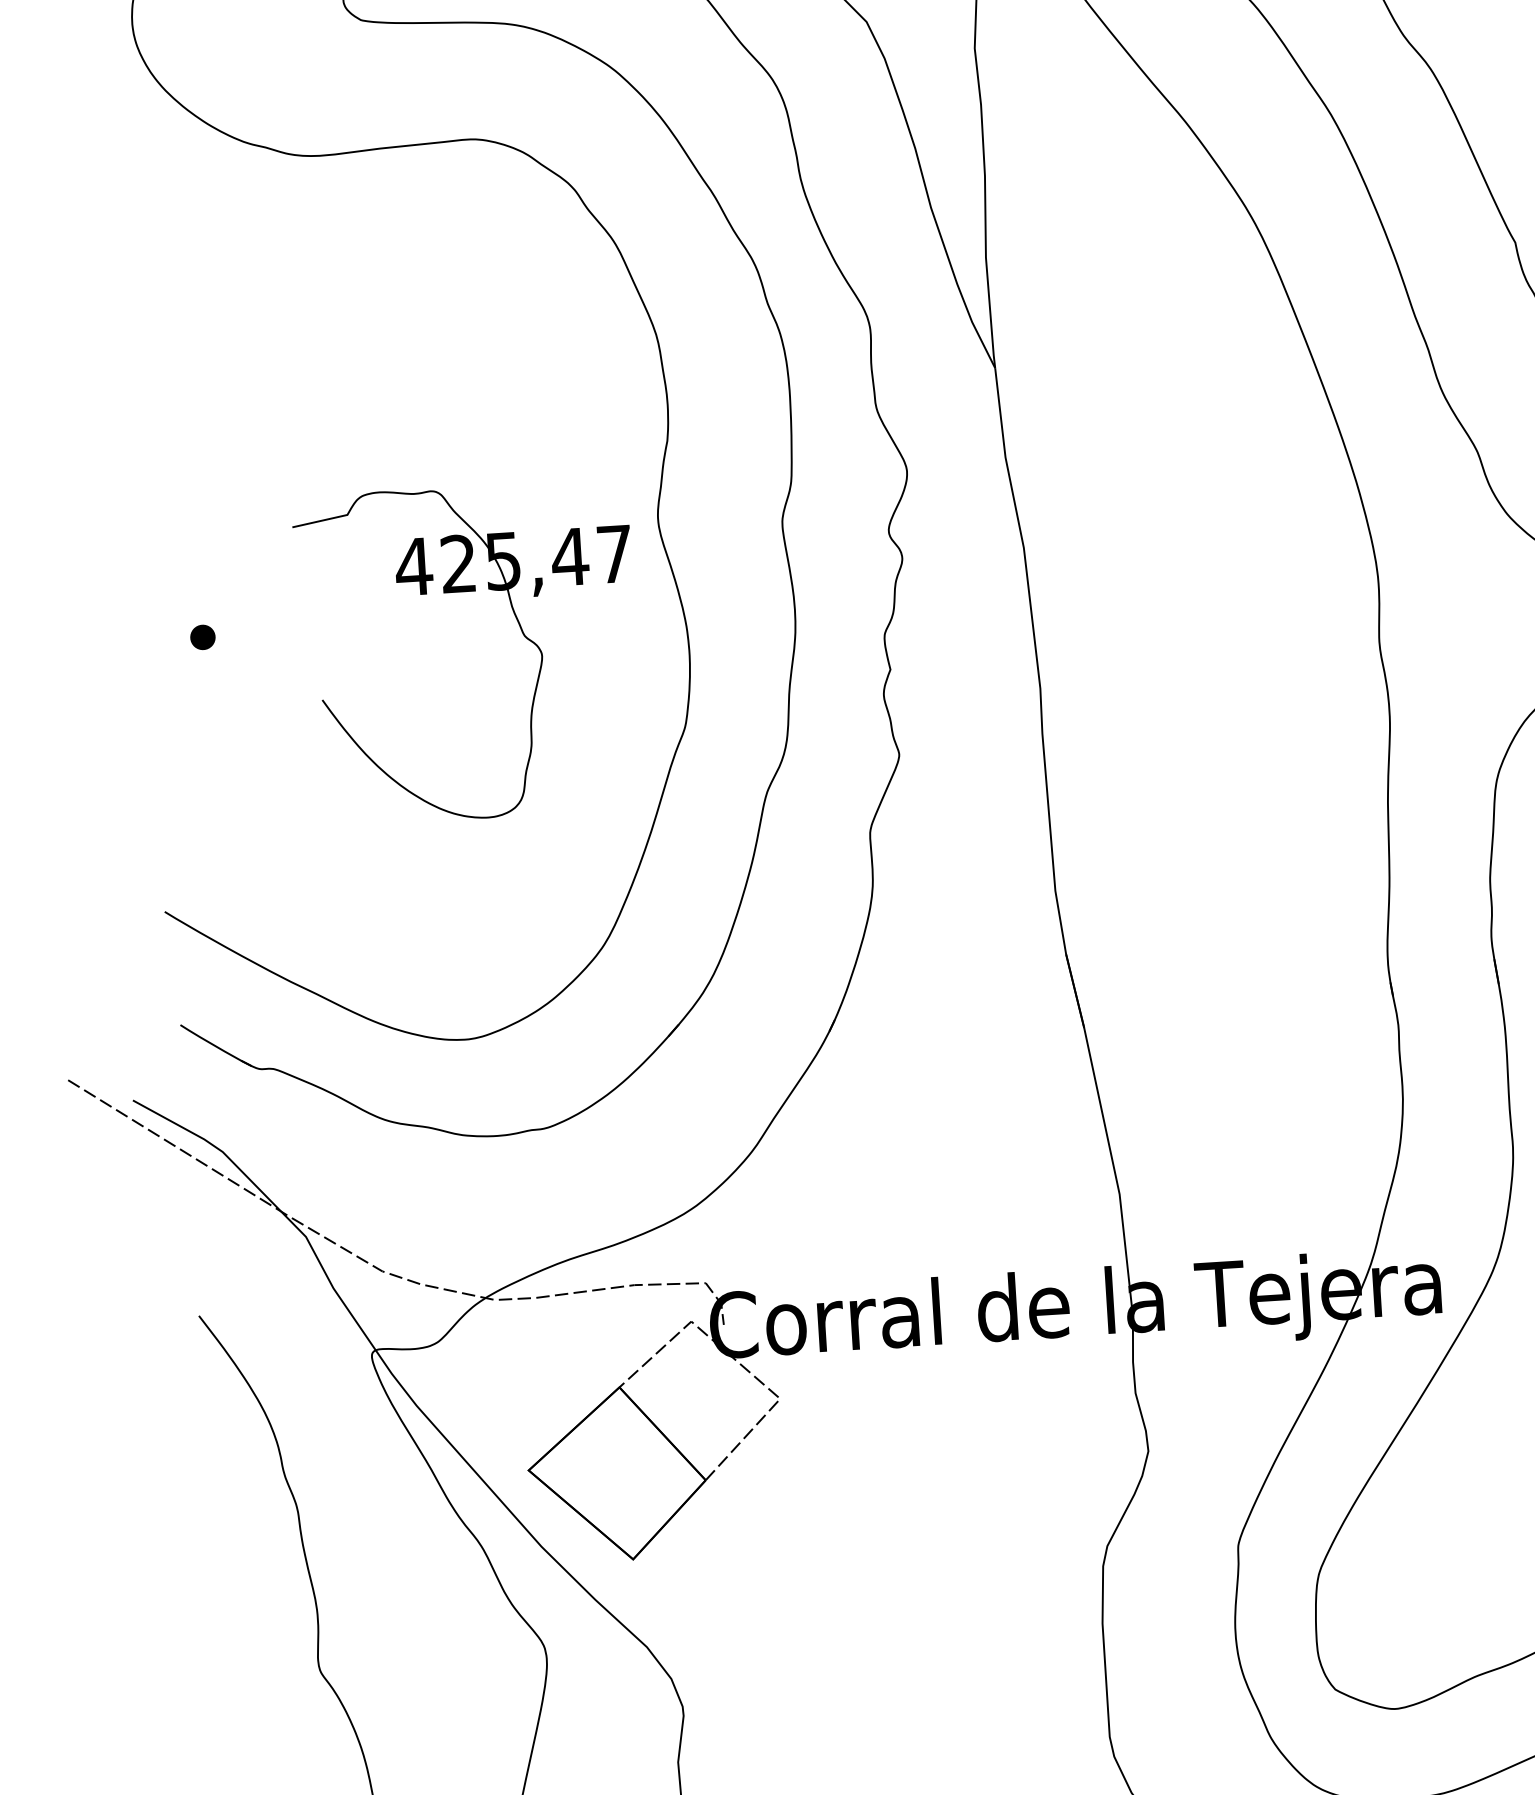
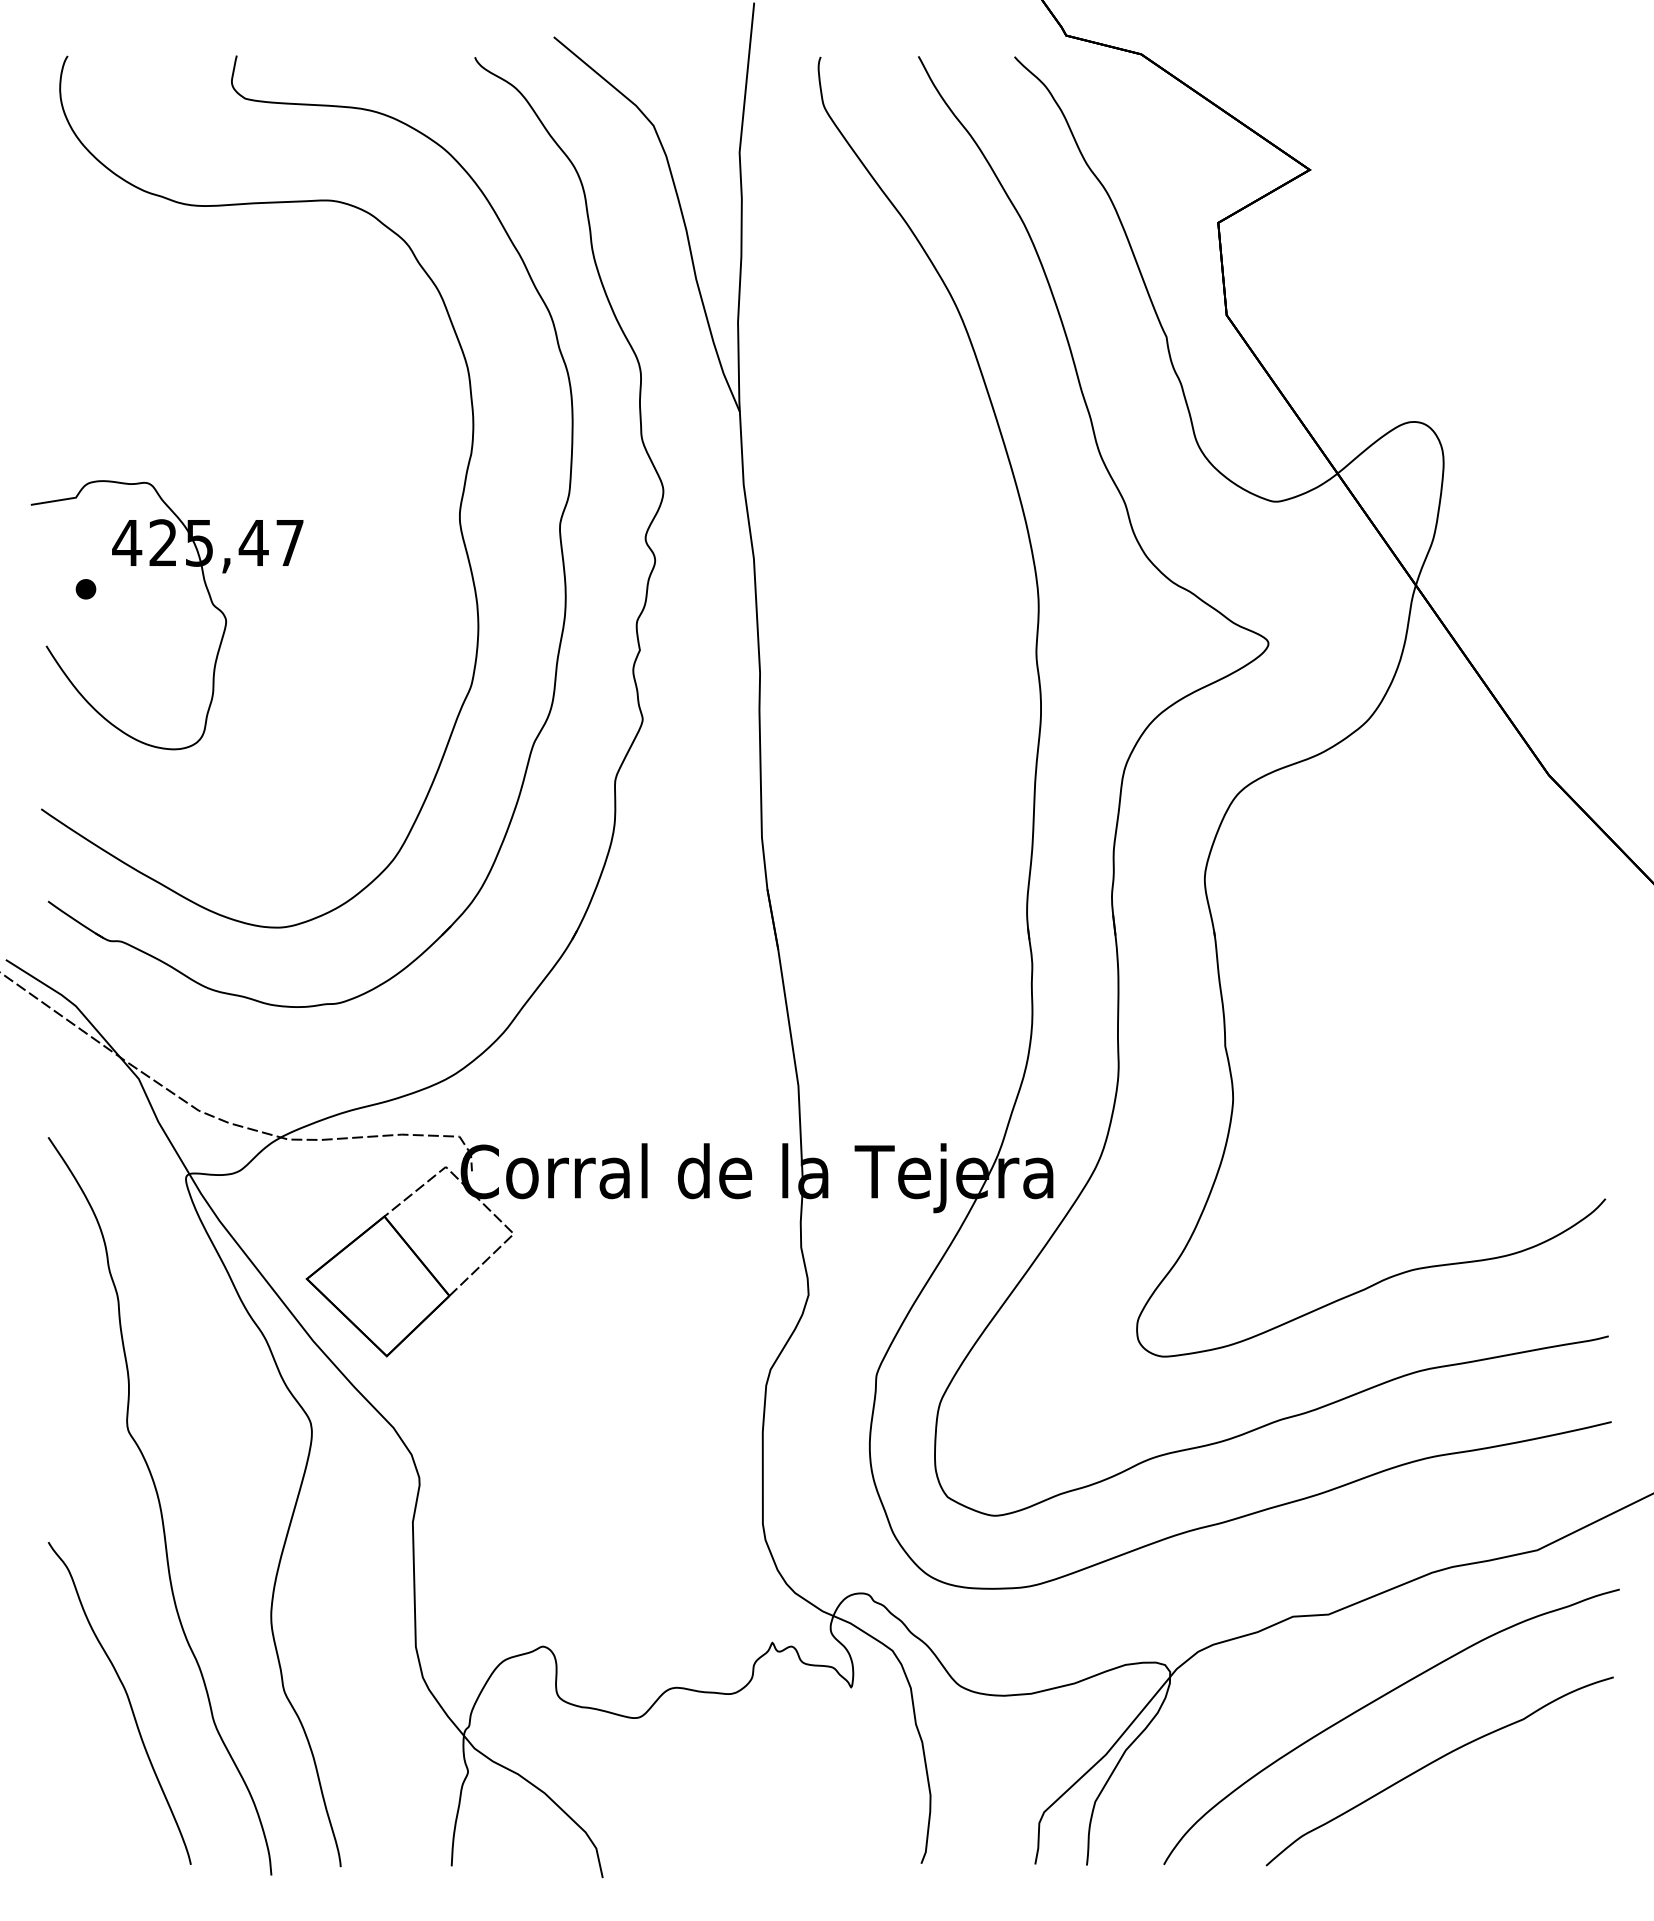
part: (521, 632) -> (210, 601), moved

